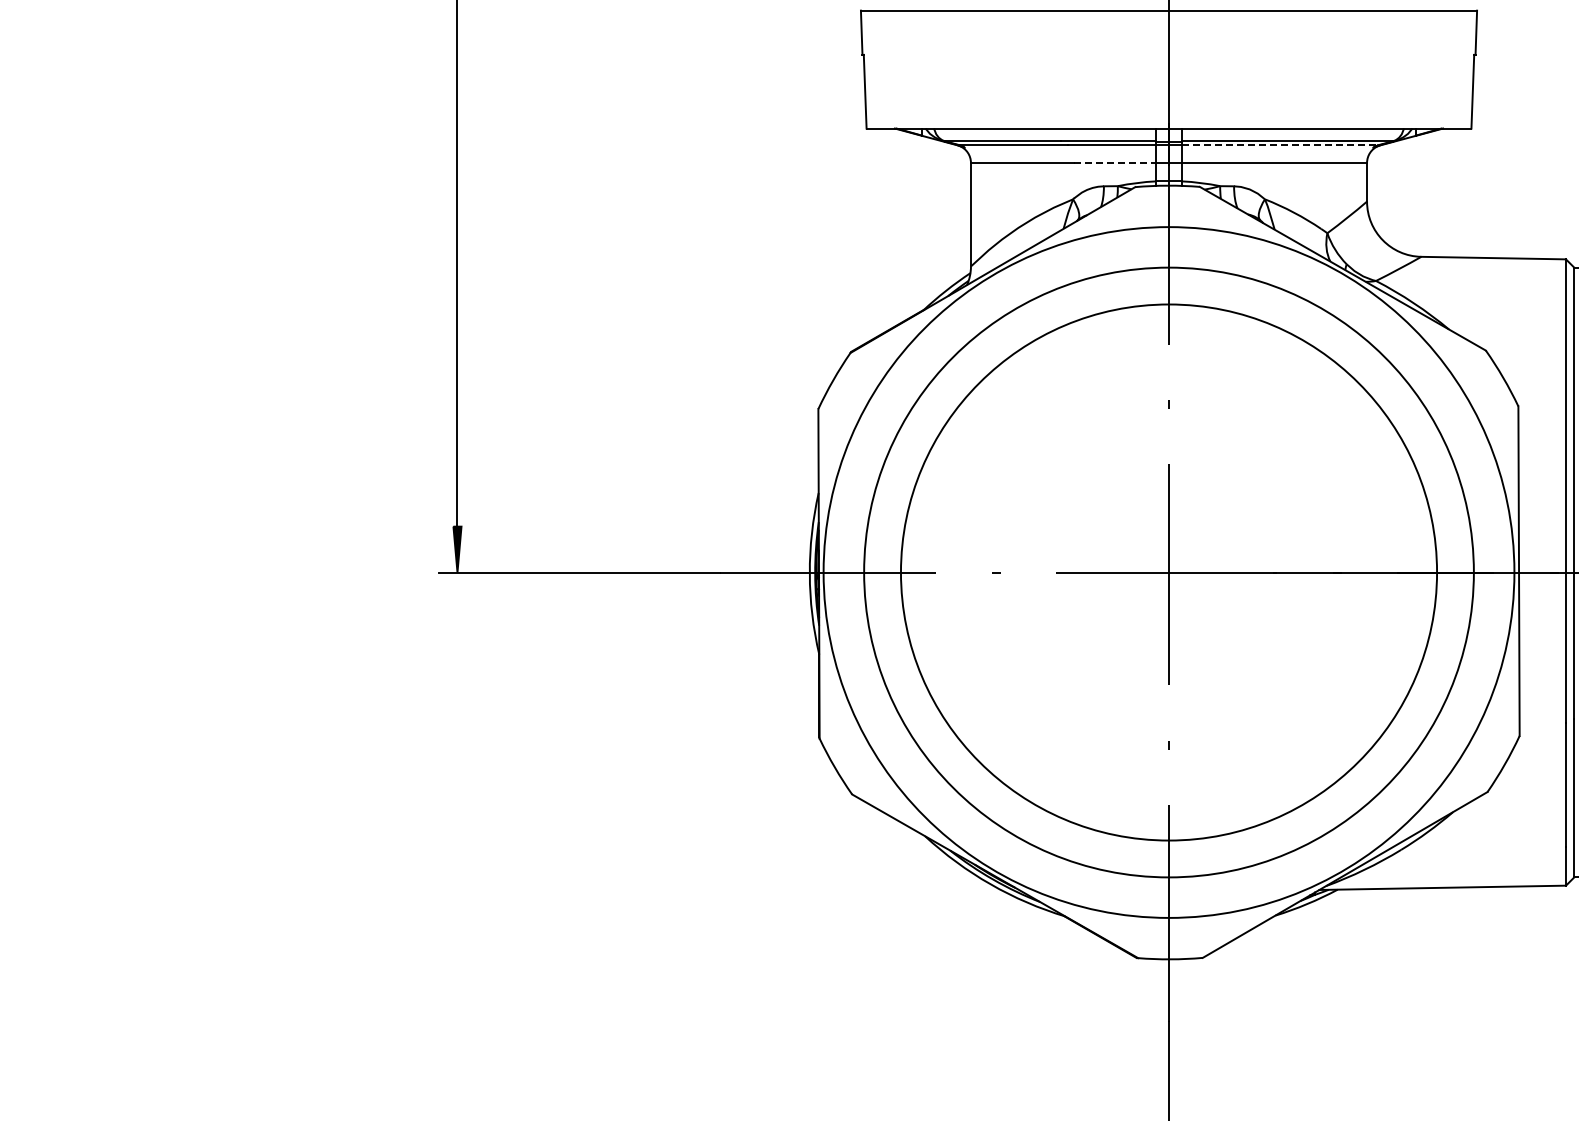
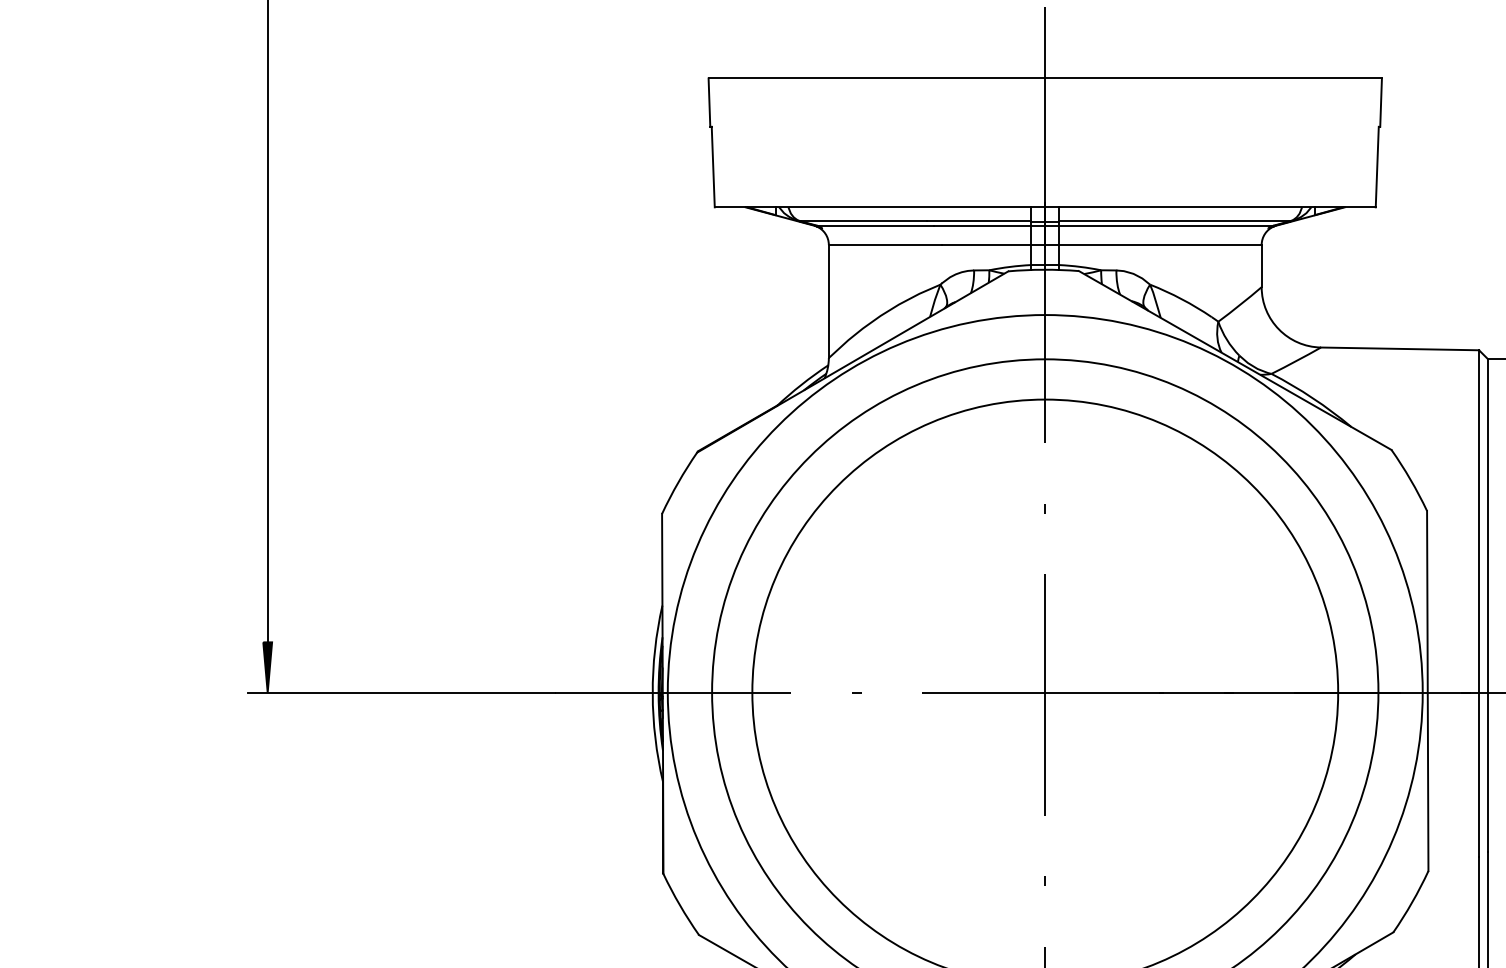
line: (1280, 145) -> (1167, 225), dashed -> solid
line: (1115, 163) -> (986, 245), dashed -> solid

